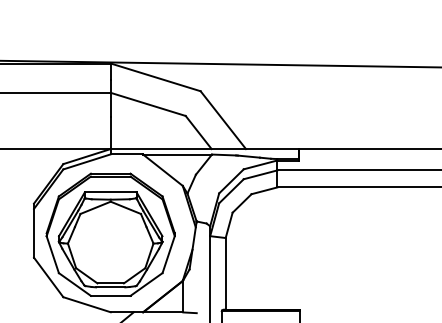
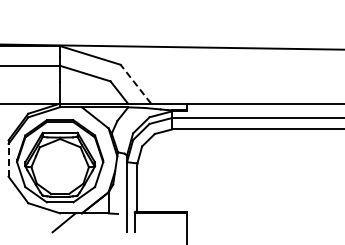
line: (222, 120) -> (135, 84), solid -> dashed
line: (33, 232) -> (8, 159), solid -> dashed

